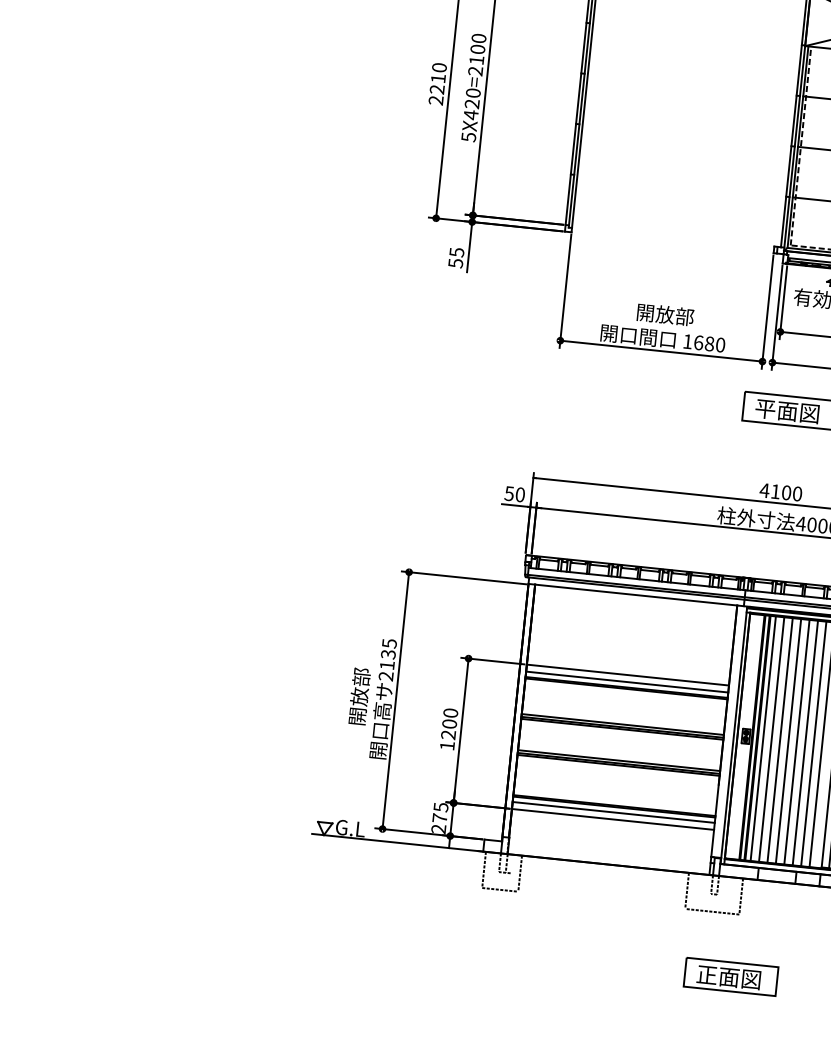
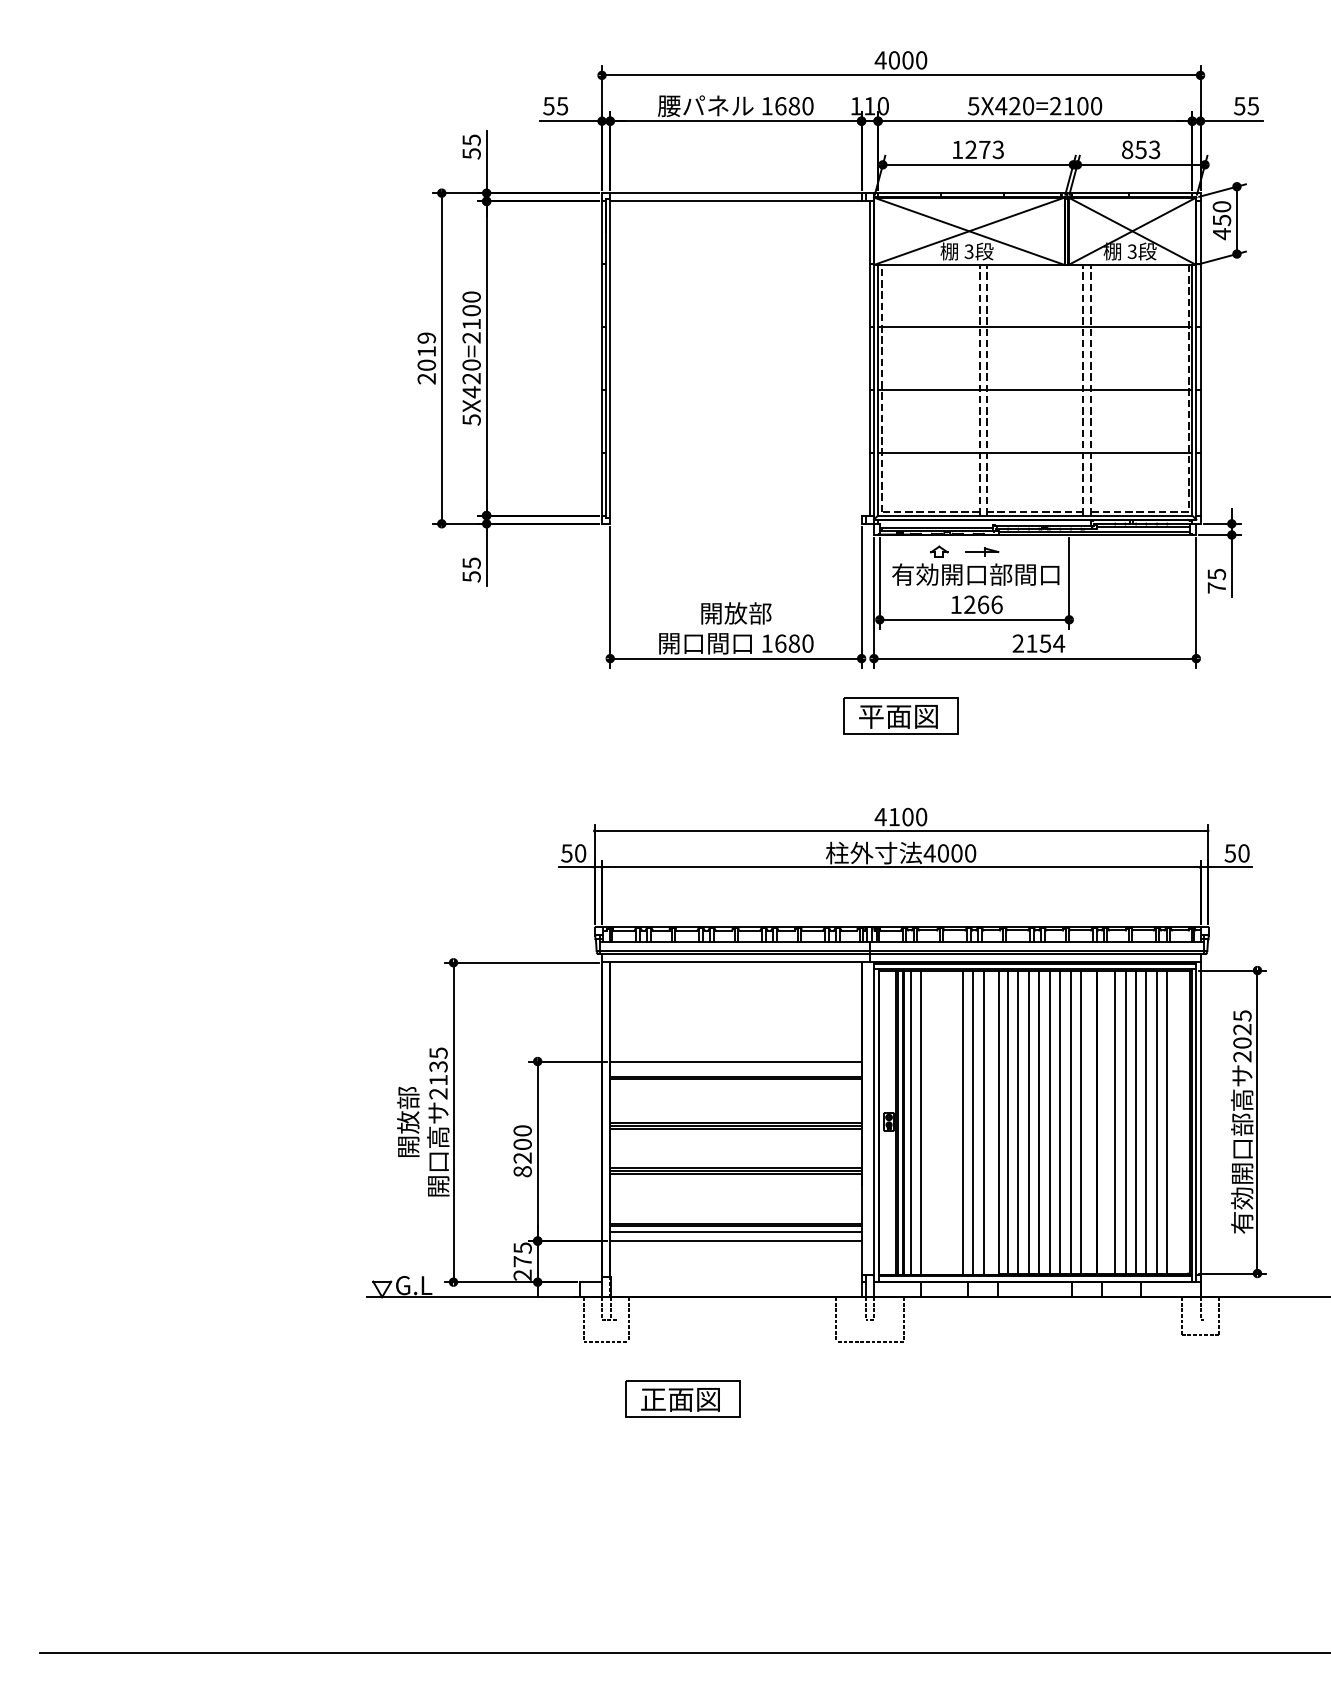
text: (438, 78) -> (426, 351), 2210 -> 2019
line: (626, 682) -> (735, 1070), removed
line: (780, 740) -> (931, 1122), removed
line: (788, 741) -> (941, 1122), removed
line: (797, 742) -> (952, 1122), removed
text: (447, 745) -> (522, 1171), 1200 -> 8200
part: (730, 976) -> (682, 1398), moved

